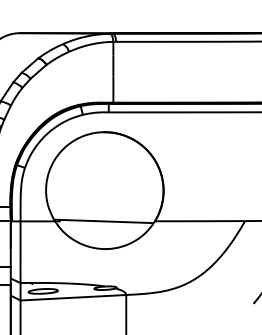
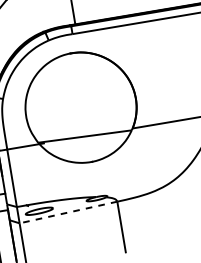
line: (73, 297) -> (68, 212), solid -> dashed

